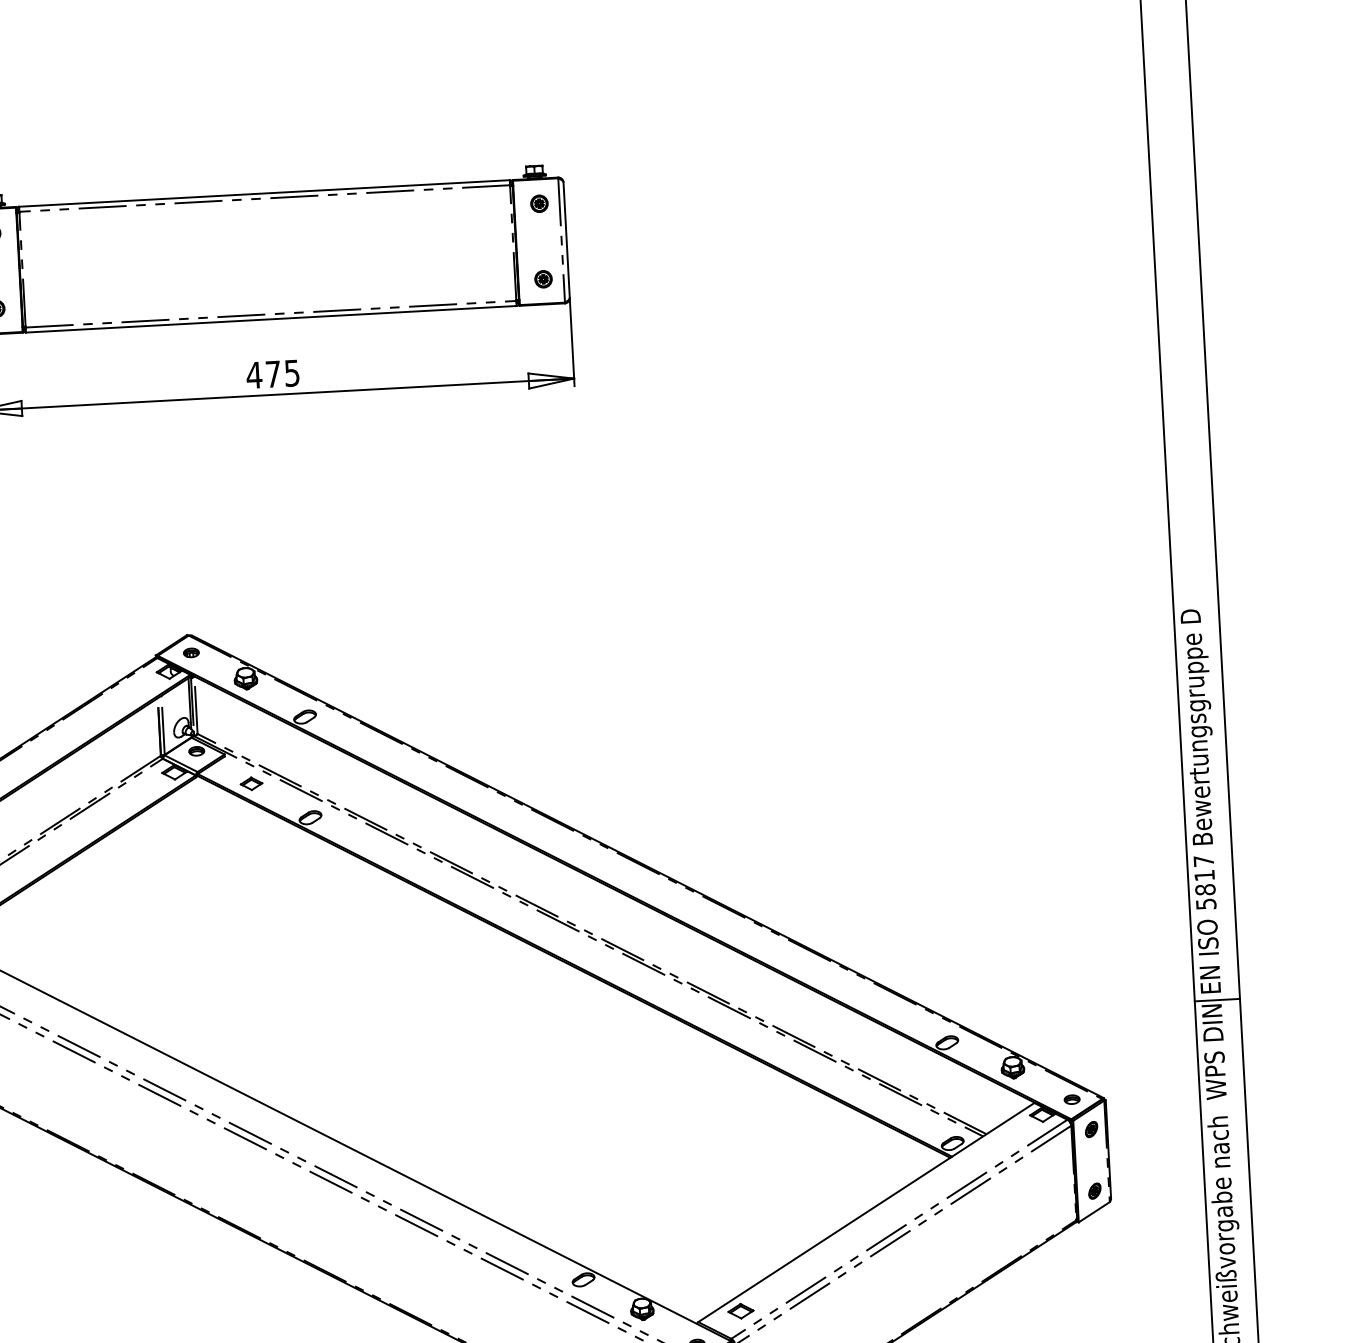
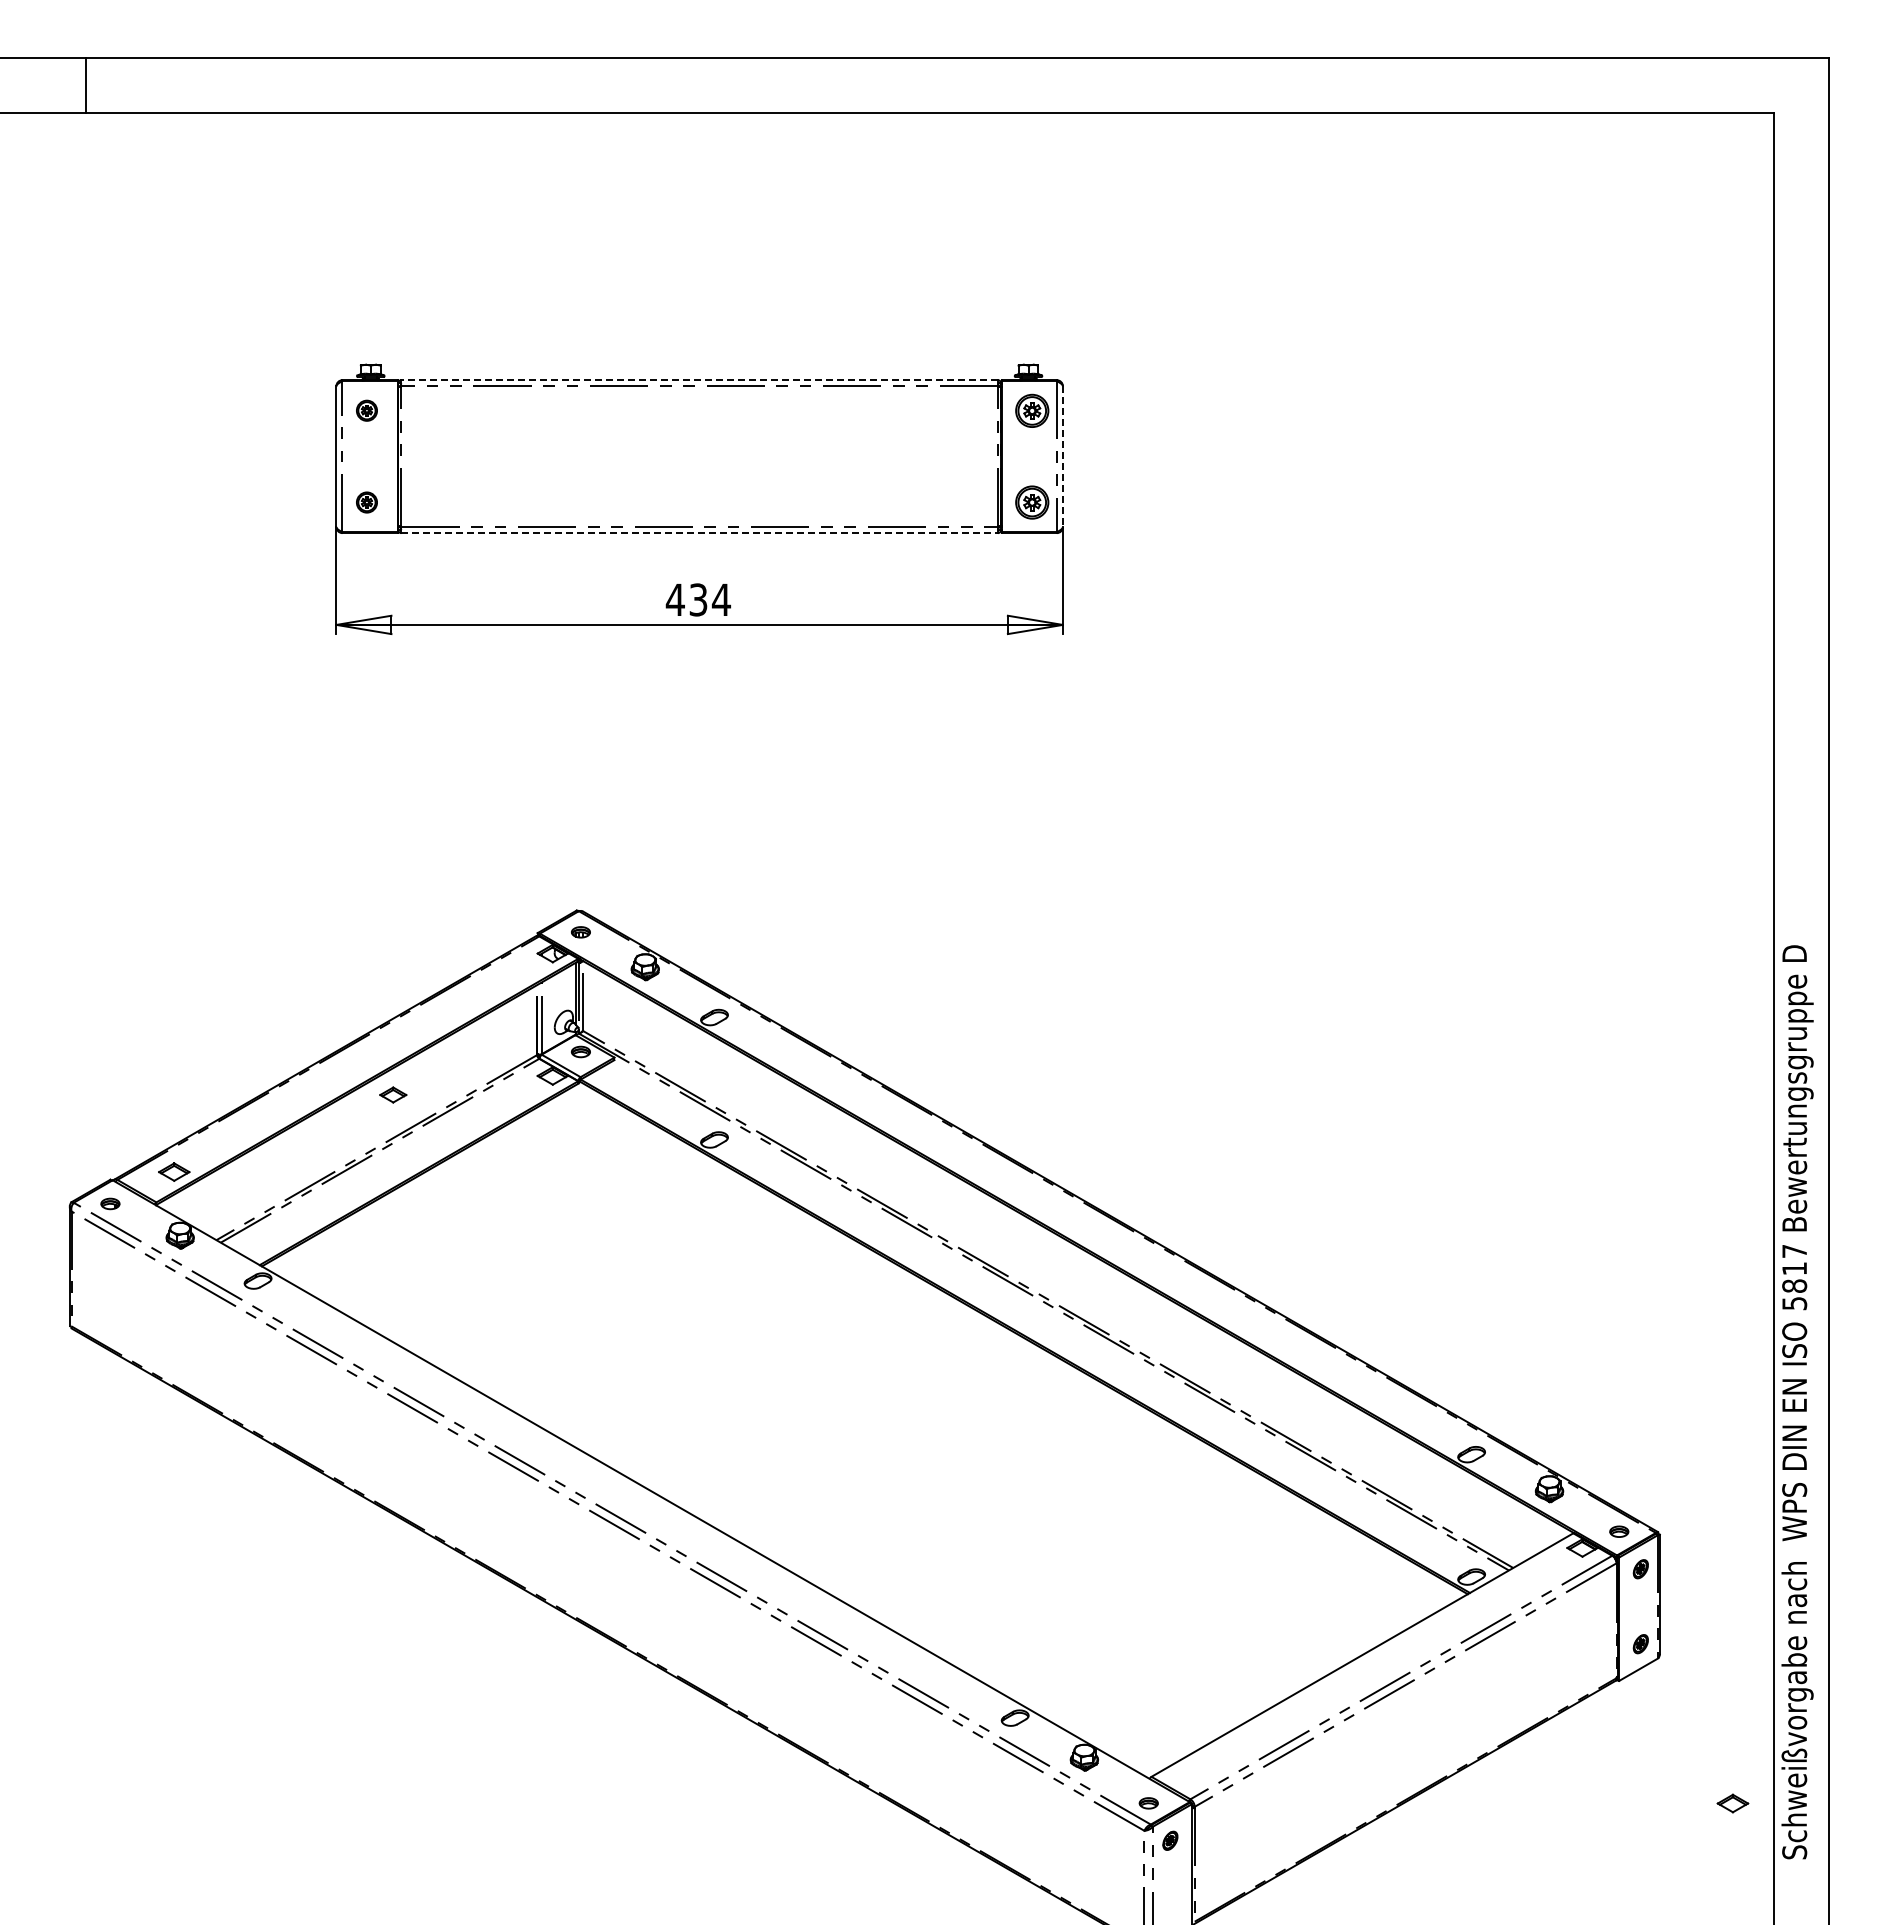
line: (264, 193) -> (699, 380), solid -> dashed
part: (539, 203) -> (1032, 410), size x1.6
line: (566, 240) -> (1062, 457), solid -> dashed
part: (543, 279) -> (1032, 502), size x1.6
line: (271, 319) -> (700, 533), solid -> dashed
text: (283, 373) -> (710, 599), 475 -> 434
part: (251, 783) -> (393, 1094), moved
line: (1217, 1000) -> (1801, 1420), removed
part: (740, 1311) -> (1732, 1803), moved

